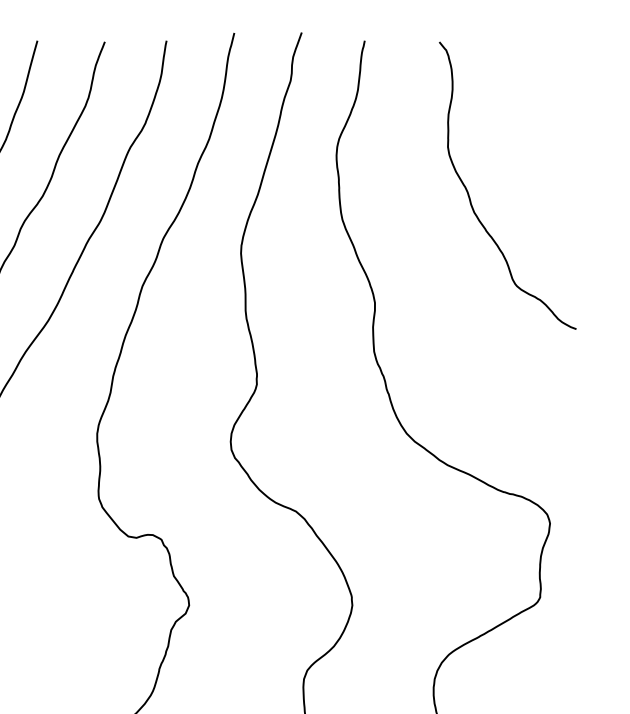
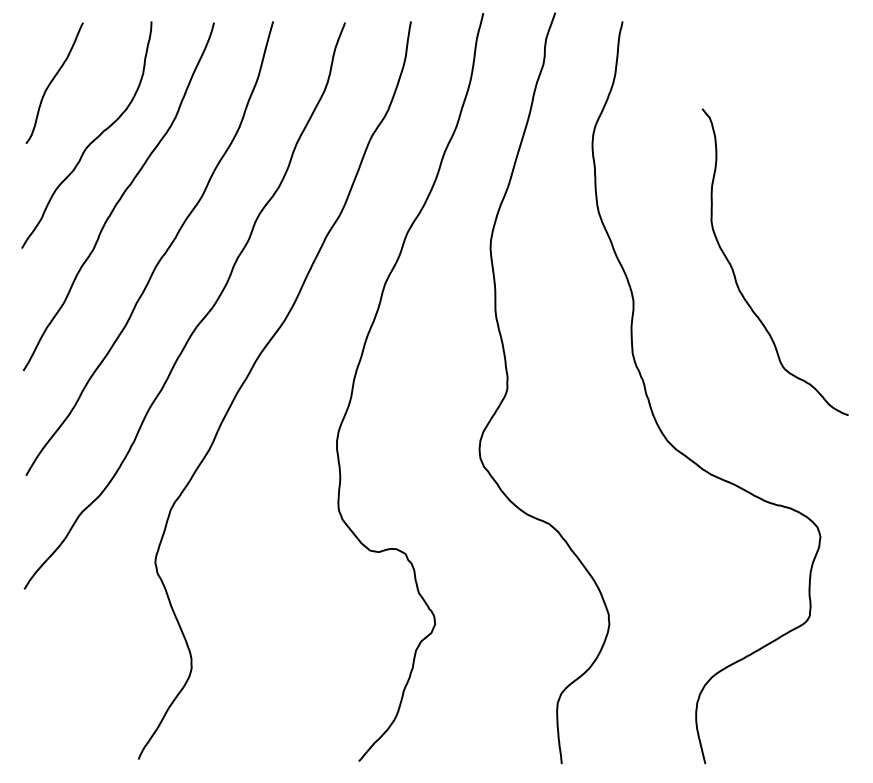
curve: (470, 197) -> (735, 274), moved

